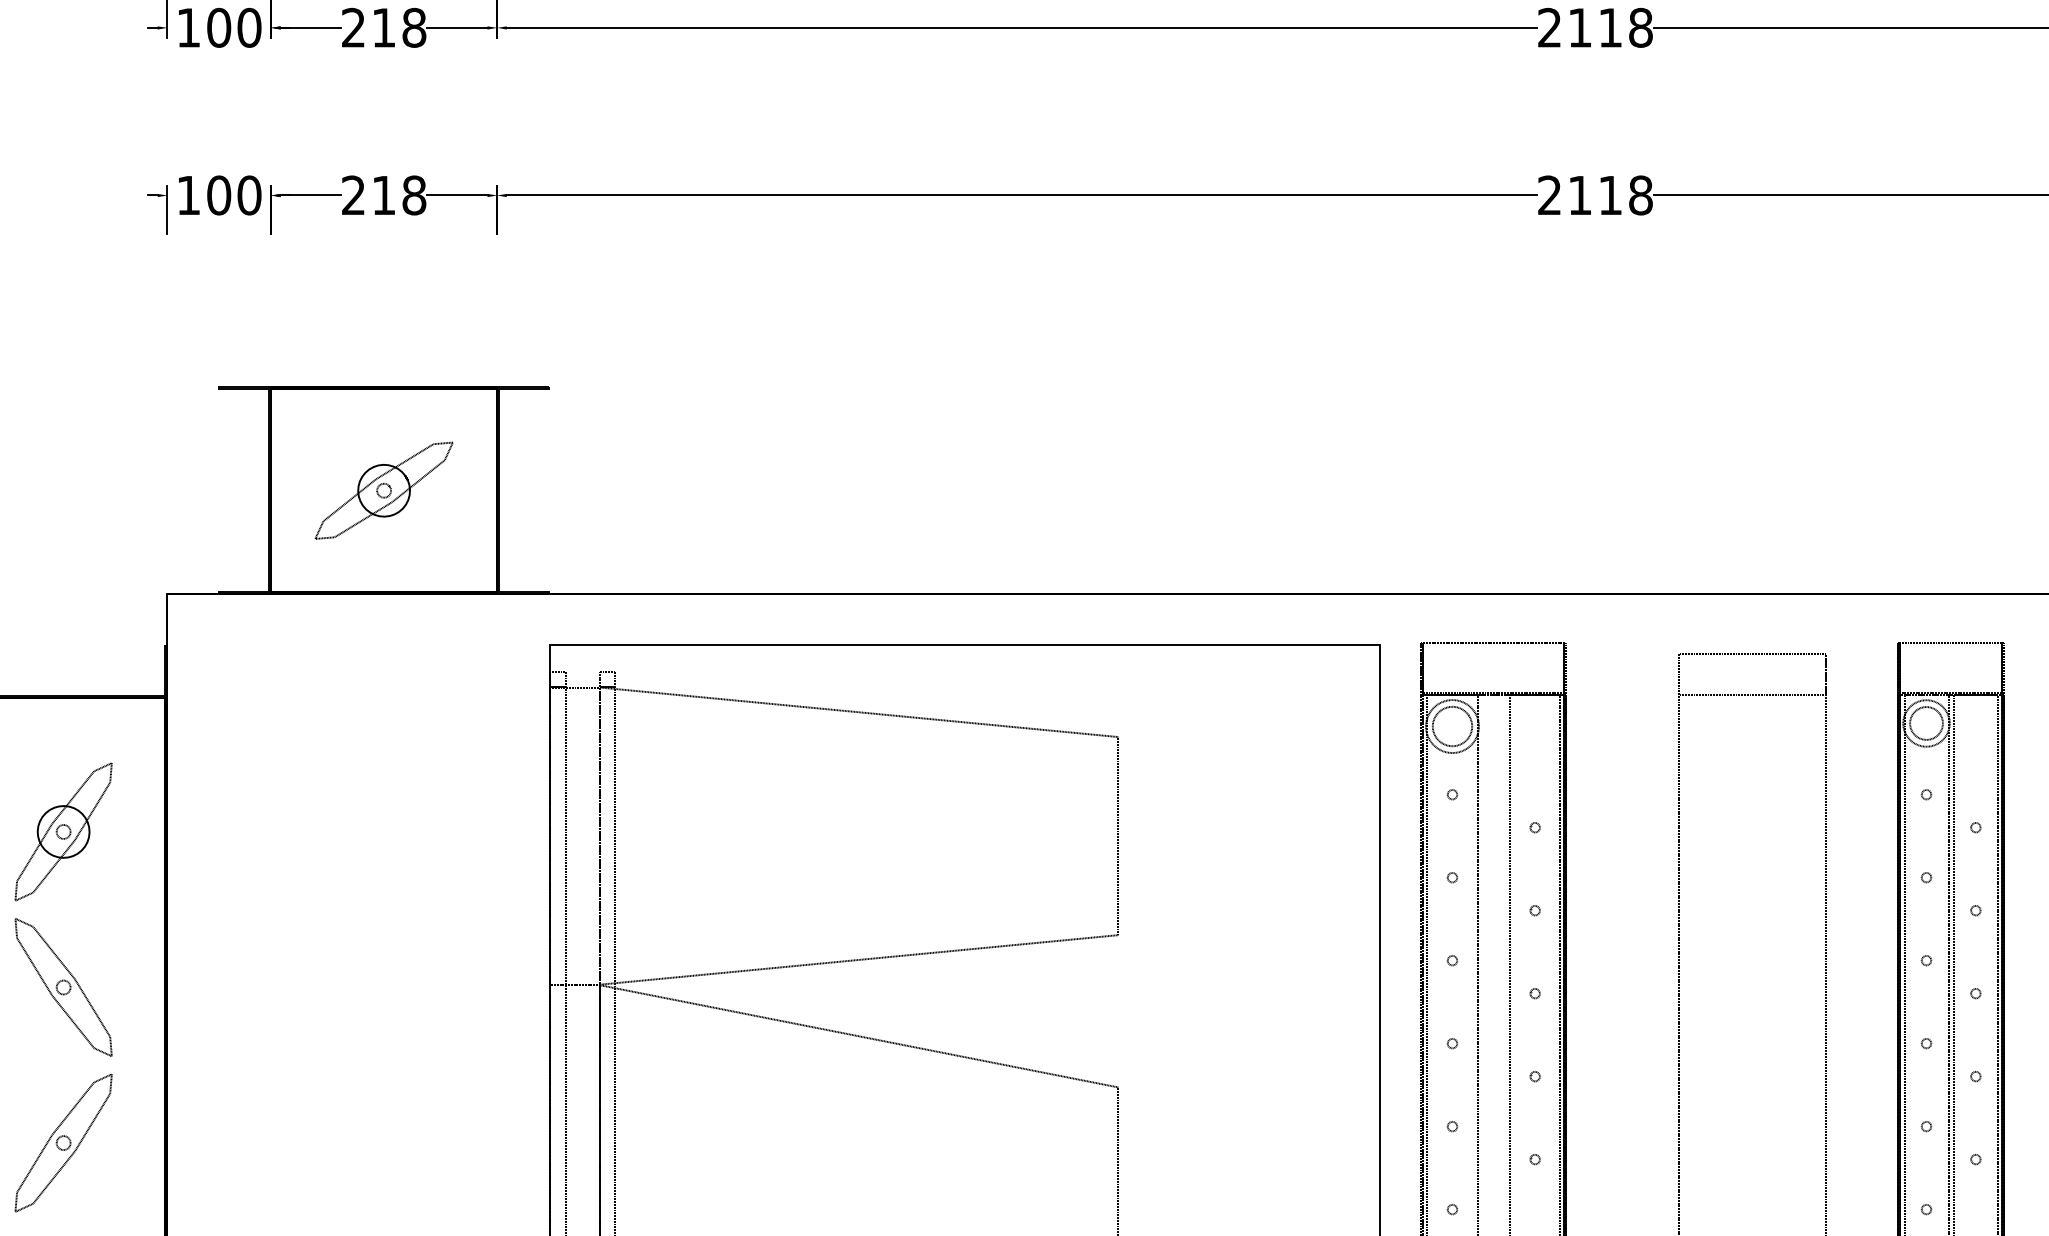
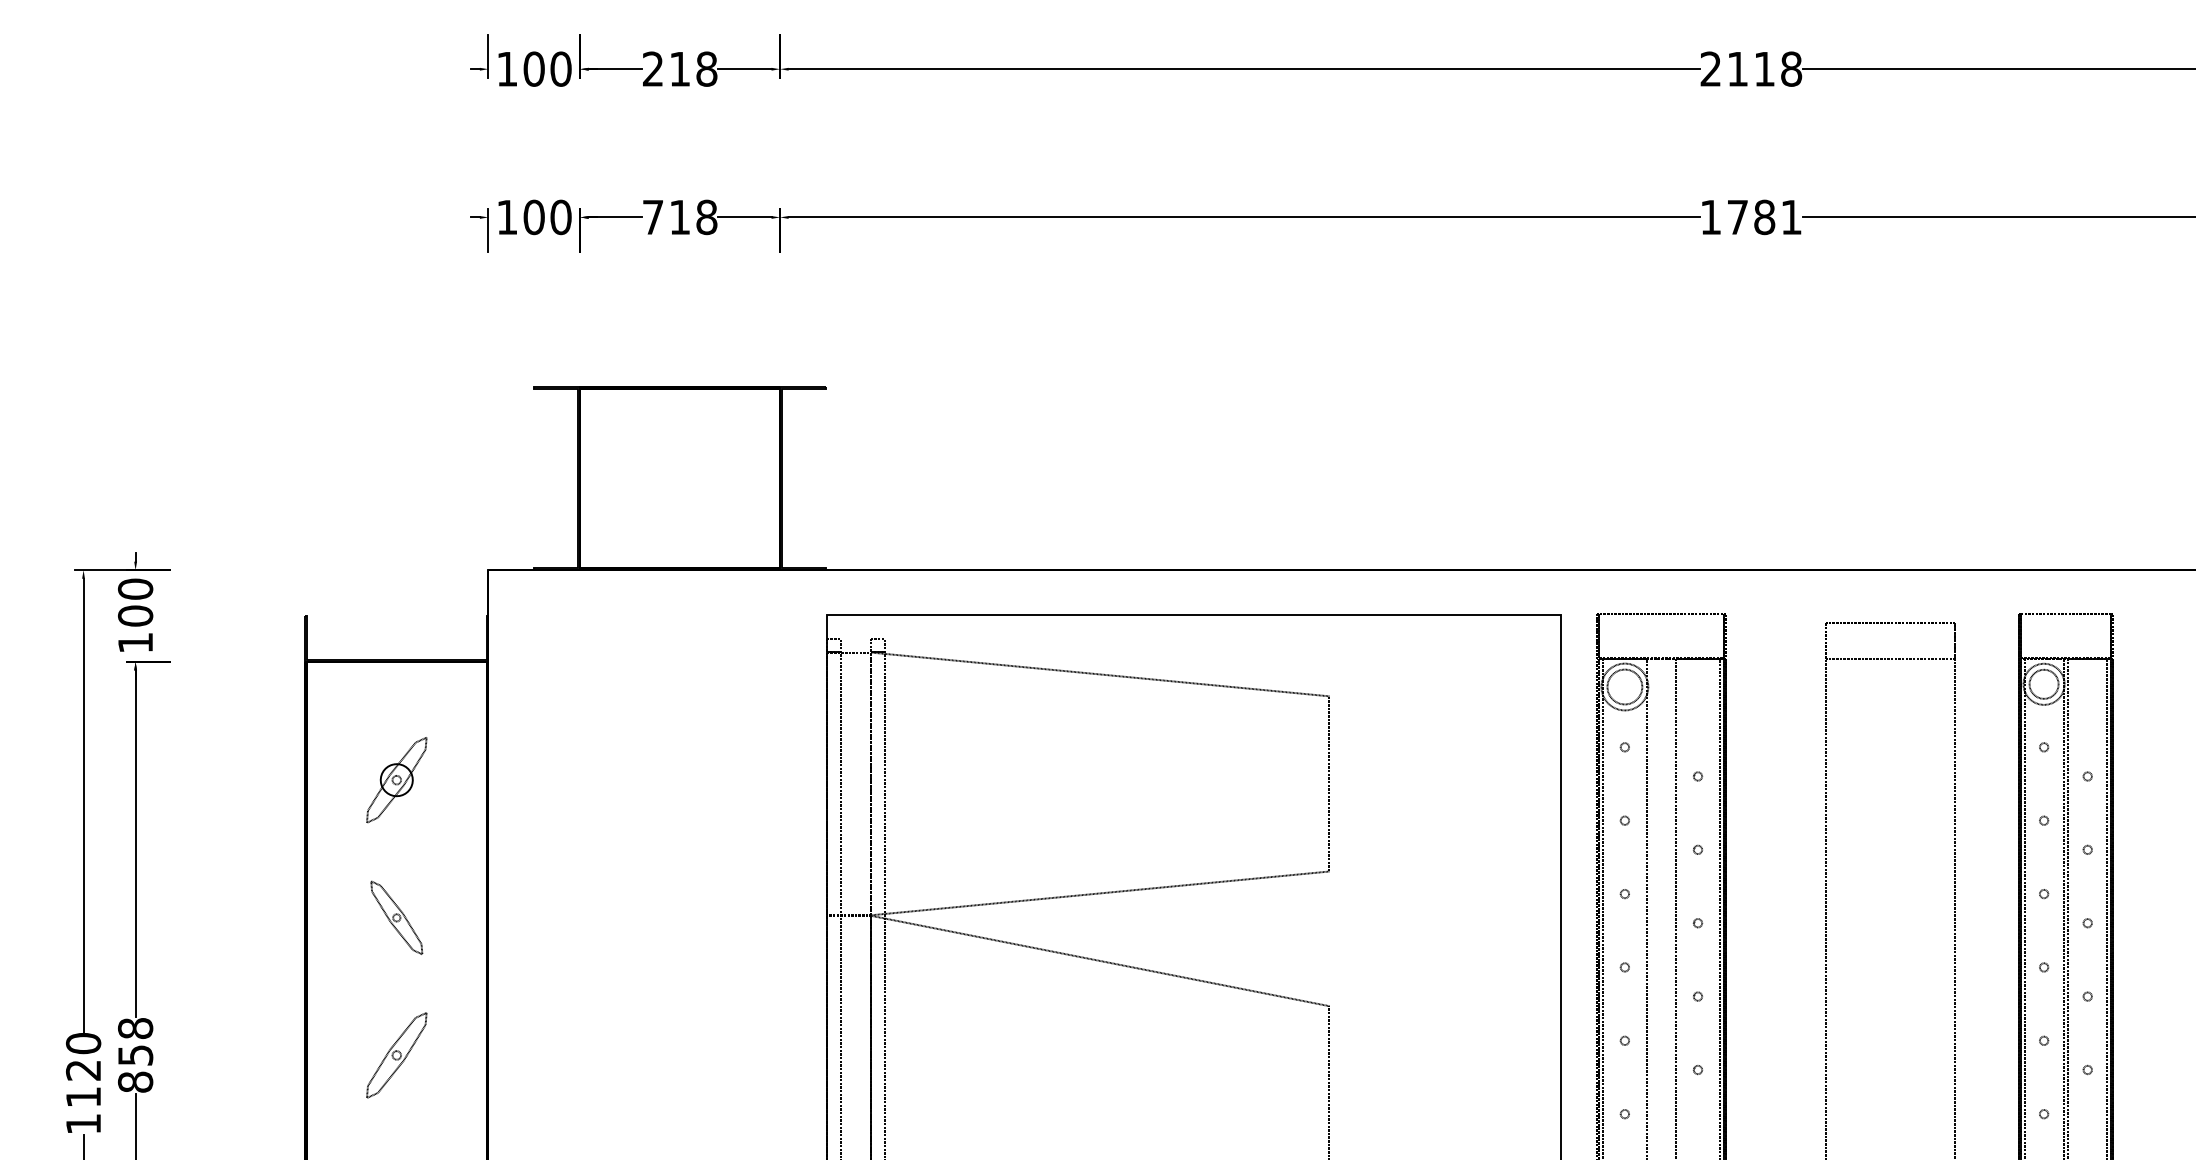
text: (352, 194) -> (652, 216), 218 -> 718
text: (1595, 195) -> (1751, 217), 2118 -> 1781
part: (383, 490) -> (679, 478), removed
part: (63, 831) -> (396, 779), size x0.7
part: (63, 987) -> (396, 917), size x0.6
part: (63, 1143) -> (396, 1055), size x0.7

